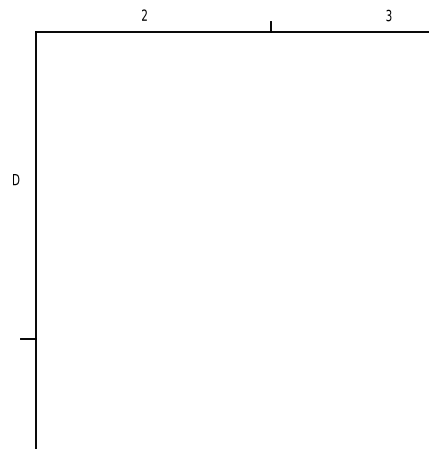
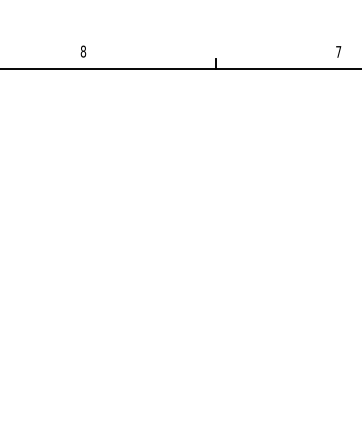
text: (144, 14) -> (83, 50), 2 -> 8
text: (388, 15) -> (338, 51), 3 -> 7

